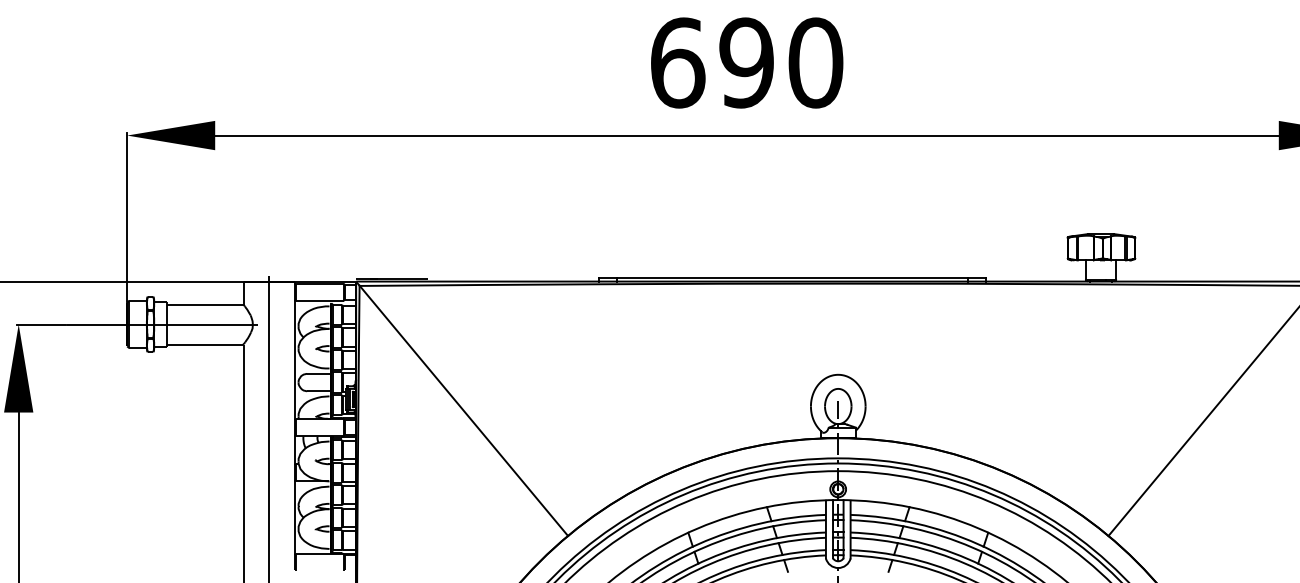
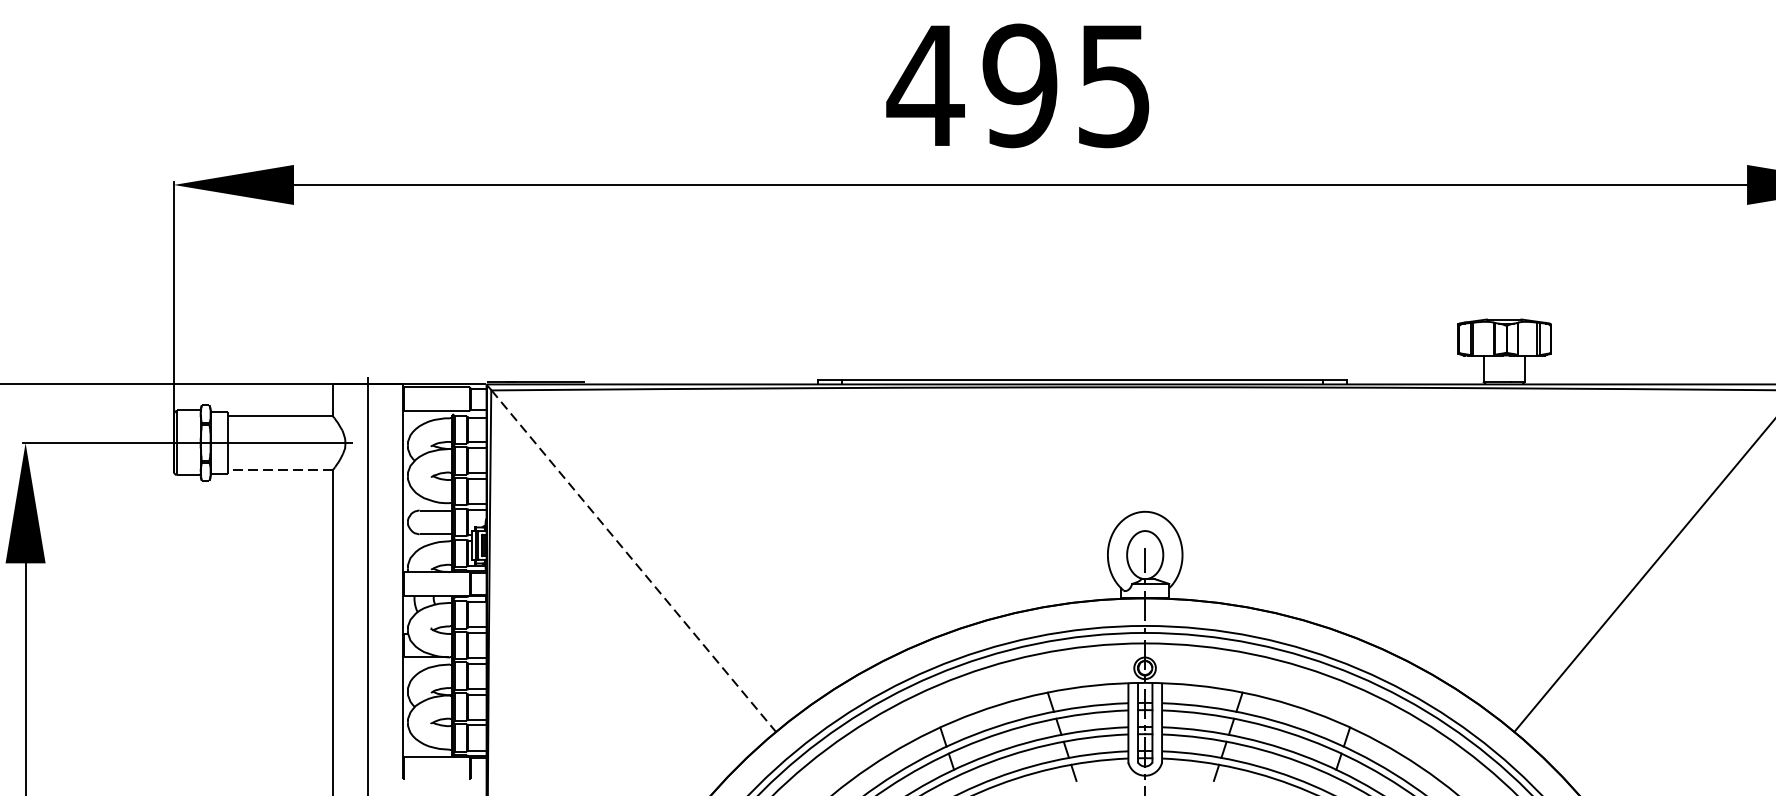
text: (745, 62) -> (1018, 85), 690 -> 495
line: (204, 344) -> (279, 470), solid -> dashed
line: (463, 410) -> (633, 560), solid -> dashed

